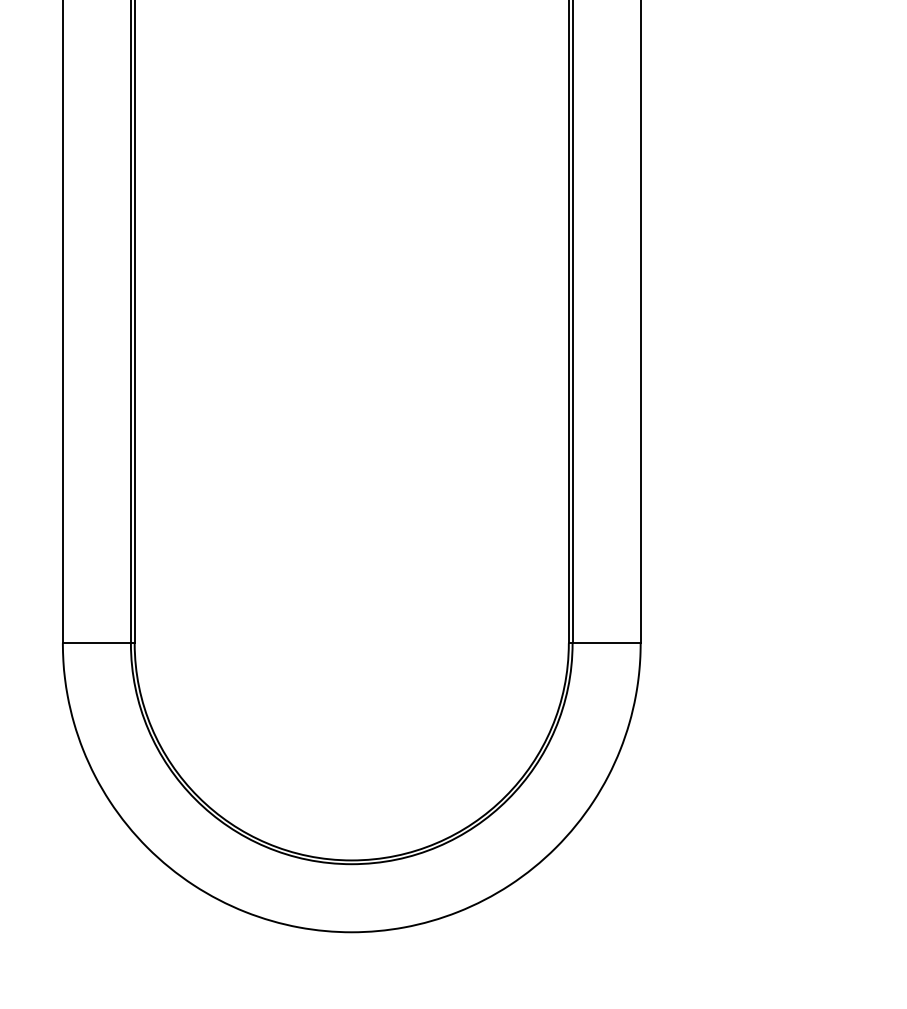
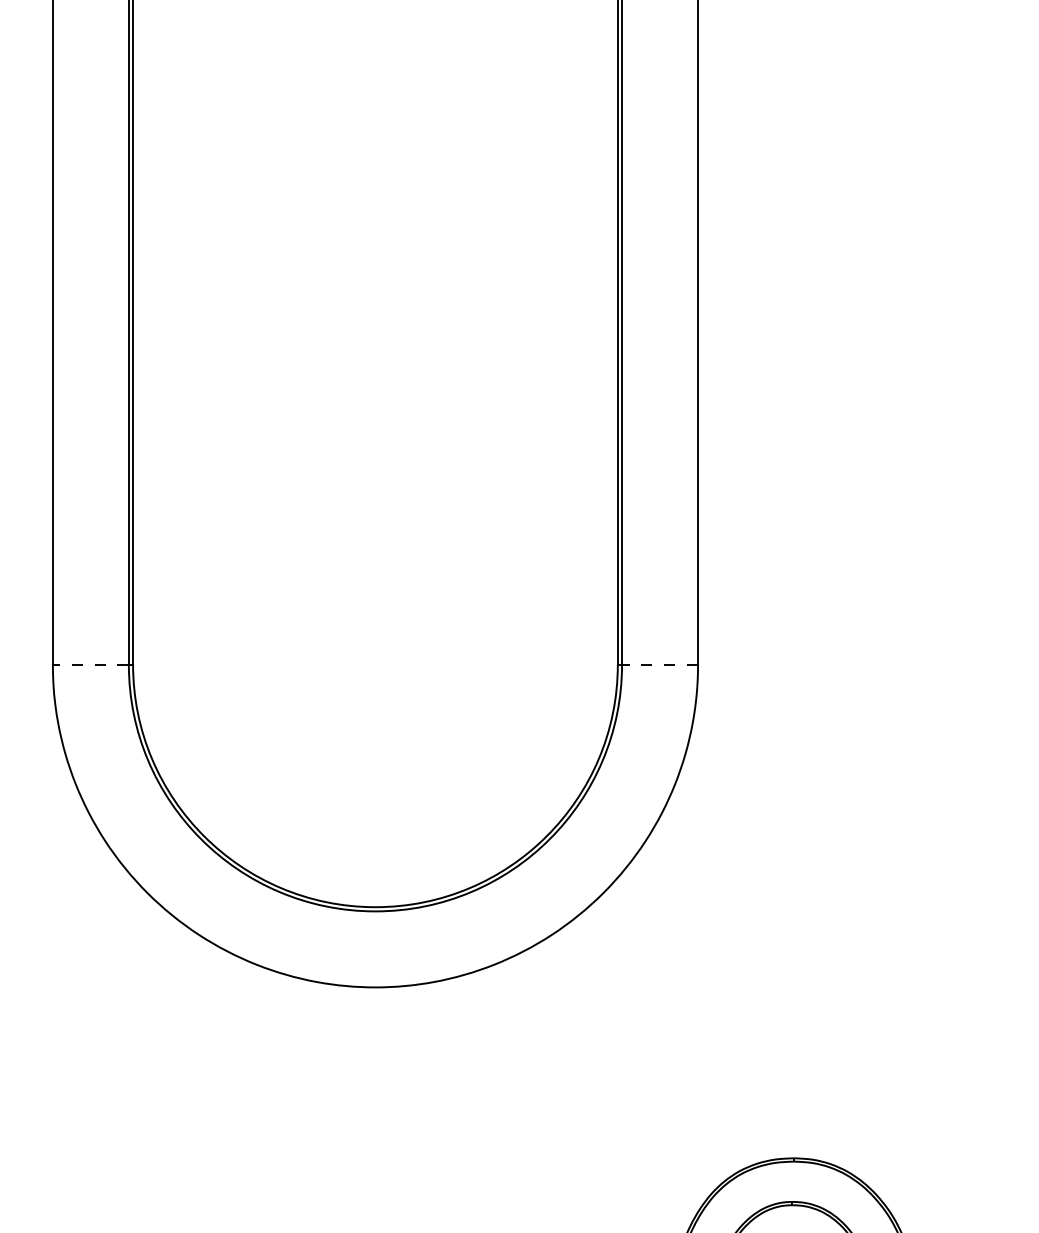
line: (96, 643) -> (90, 664), solid -> dashed
line: (606, 643) -> (659, 664), solid -> dashed

